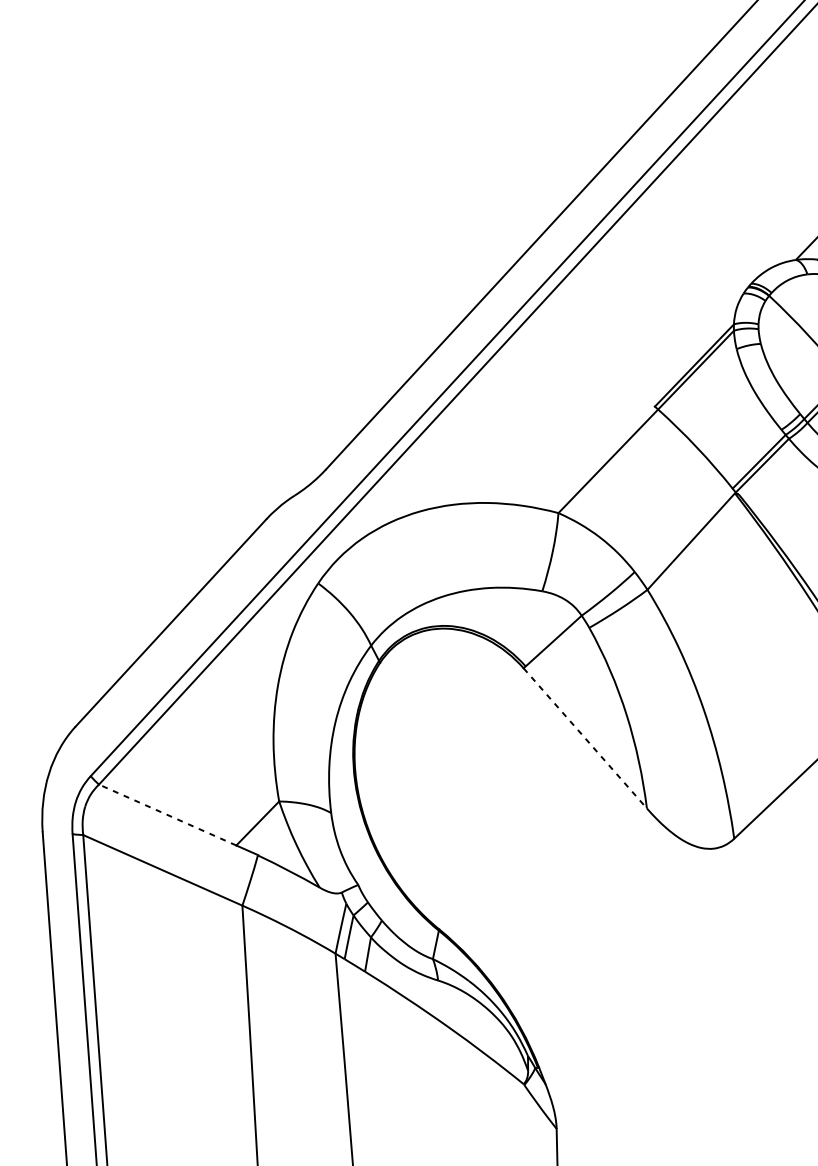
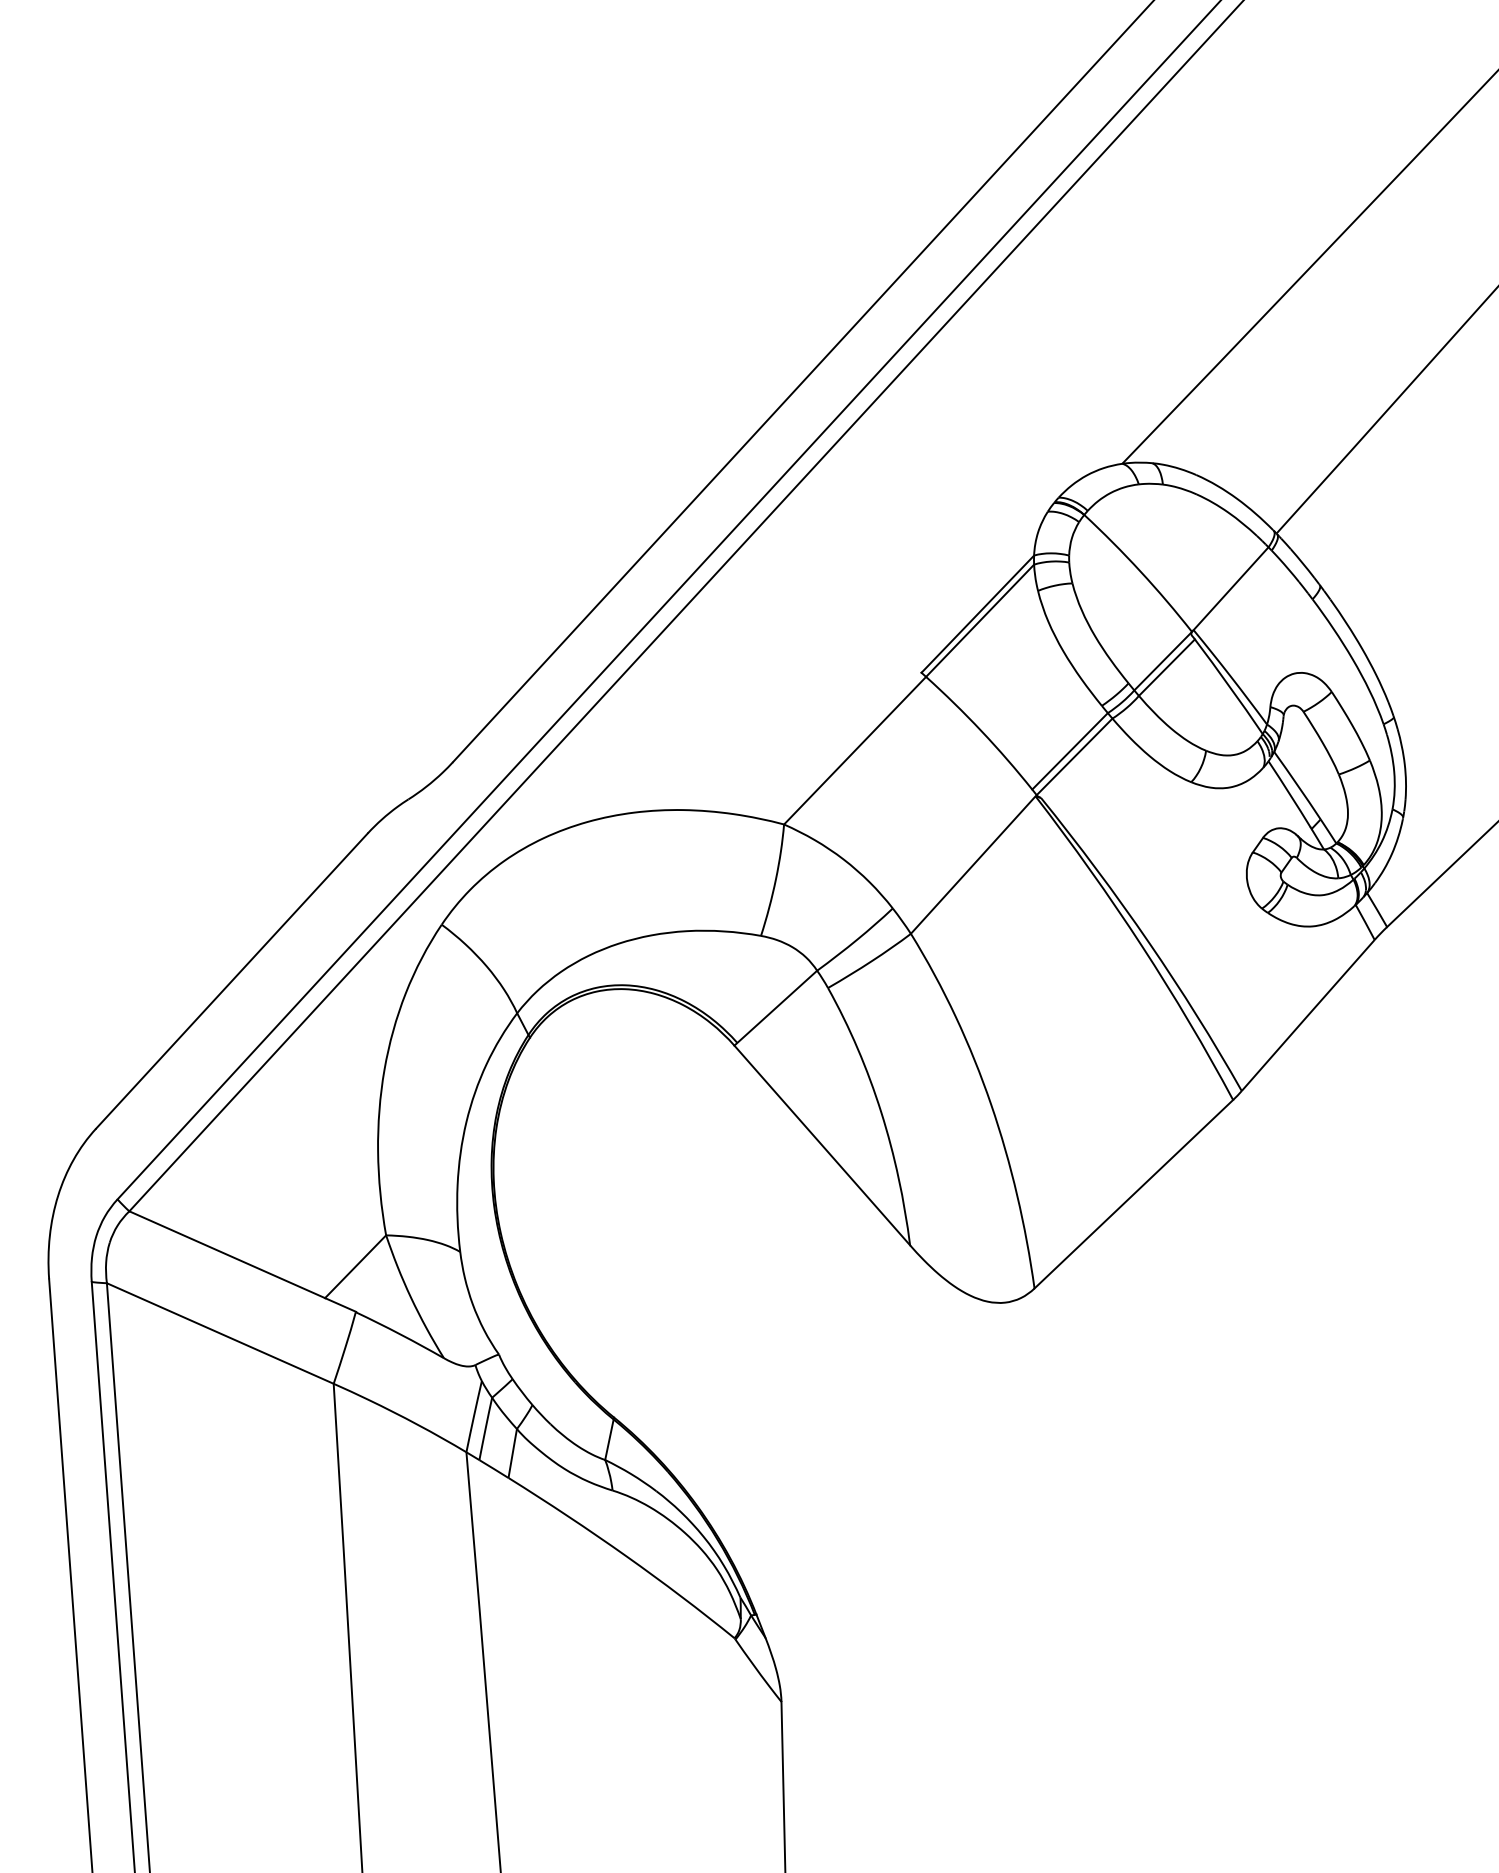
line: (585, 738) -> (822, 1145), dashed -> solid
line: (167, 814) -> (226, 1254), dashed -> solid

